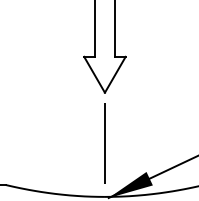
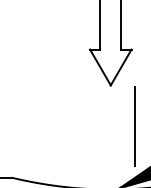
line: (104, 143) -> (134, 126), moved

